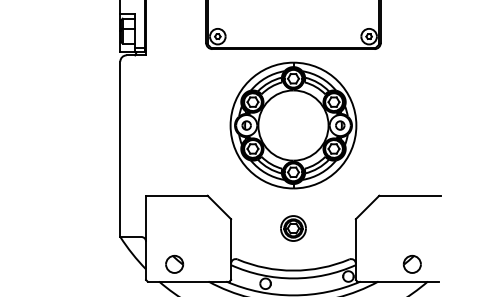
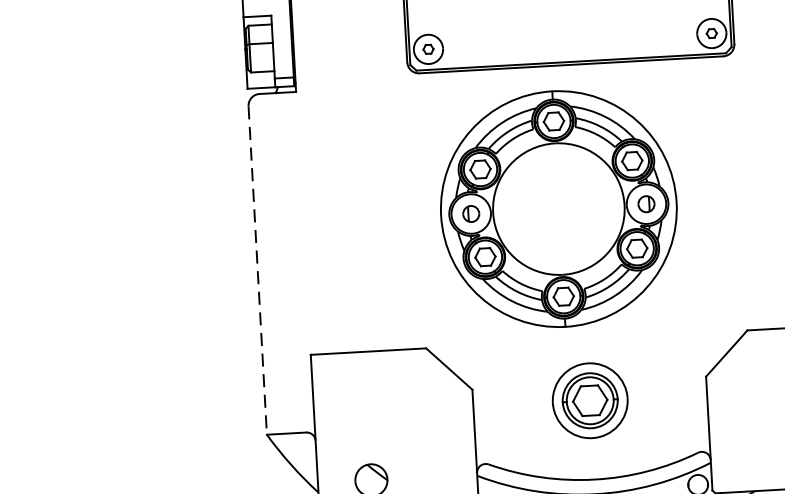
part: (293, 125) -> (558, 208), moved
line: (120, 149) -> (258, 270), solid -> dashed
part: (293, 228) -> (590, 400), size x1.6

